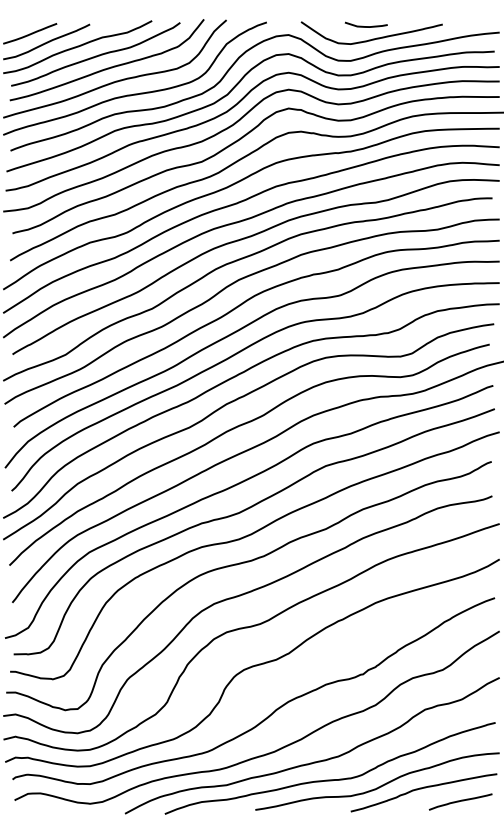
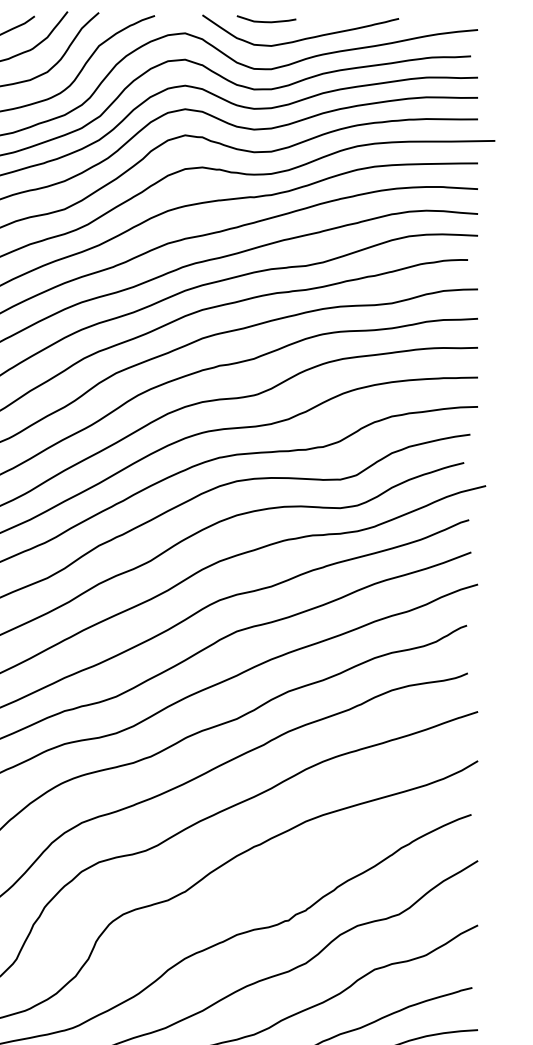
curve: (365, 26) -> (265, 21), moved

